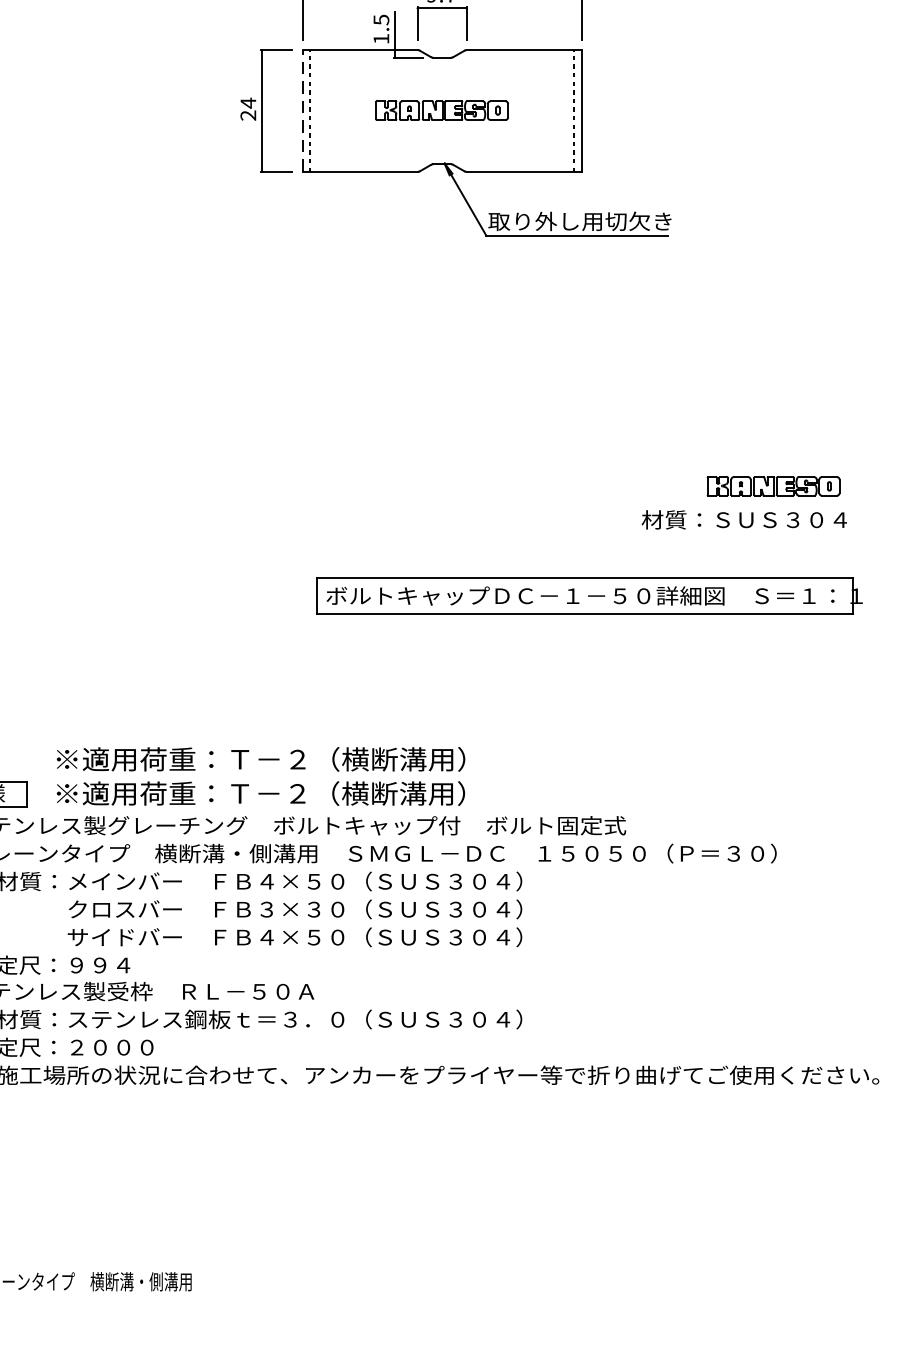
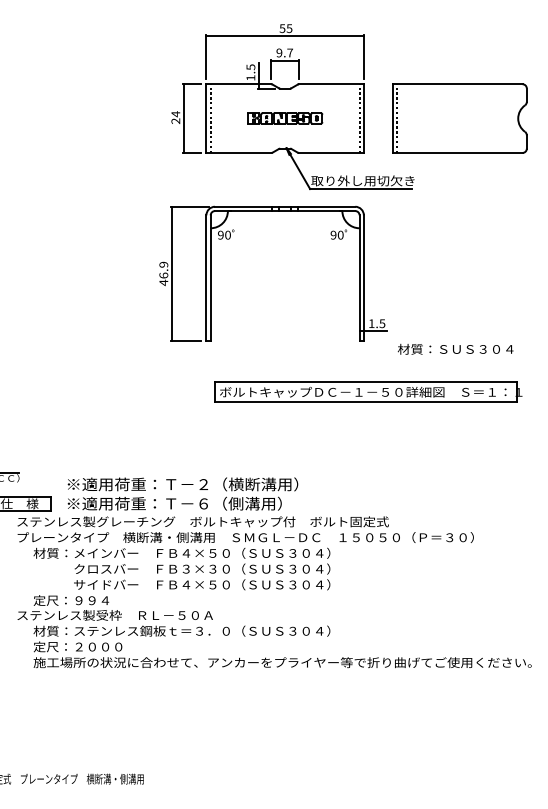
line: (302, 110) -> (206, 118), dashed -> solid
part: (751, 110) -> (459, 118), added
part: (345, 323) -> (230, 238), added
part: (774, 486) -> (472, 330), removed
text: (377, 793) -> (248, 503), ※適用荷重：Ｔ－２（横断溝用） -> ※適用荷重：Ｔ－６（側溝用）

